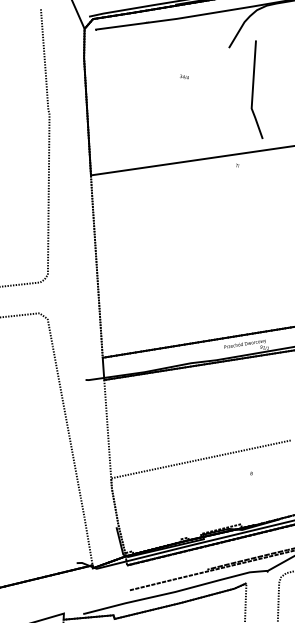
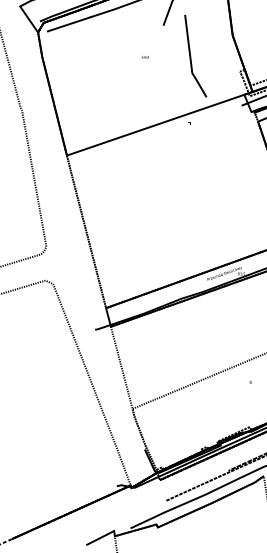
text: (183, 77) -> (144, 57), moved

